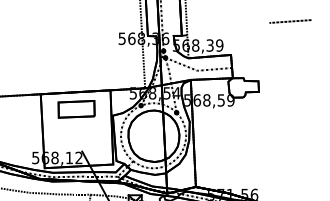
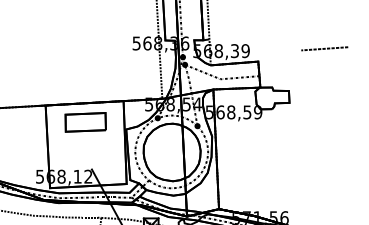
line: (290, 21) -> (324, 48), moved

